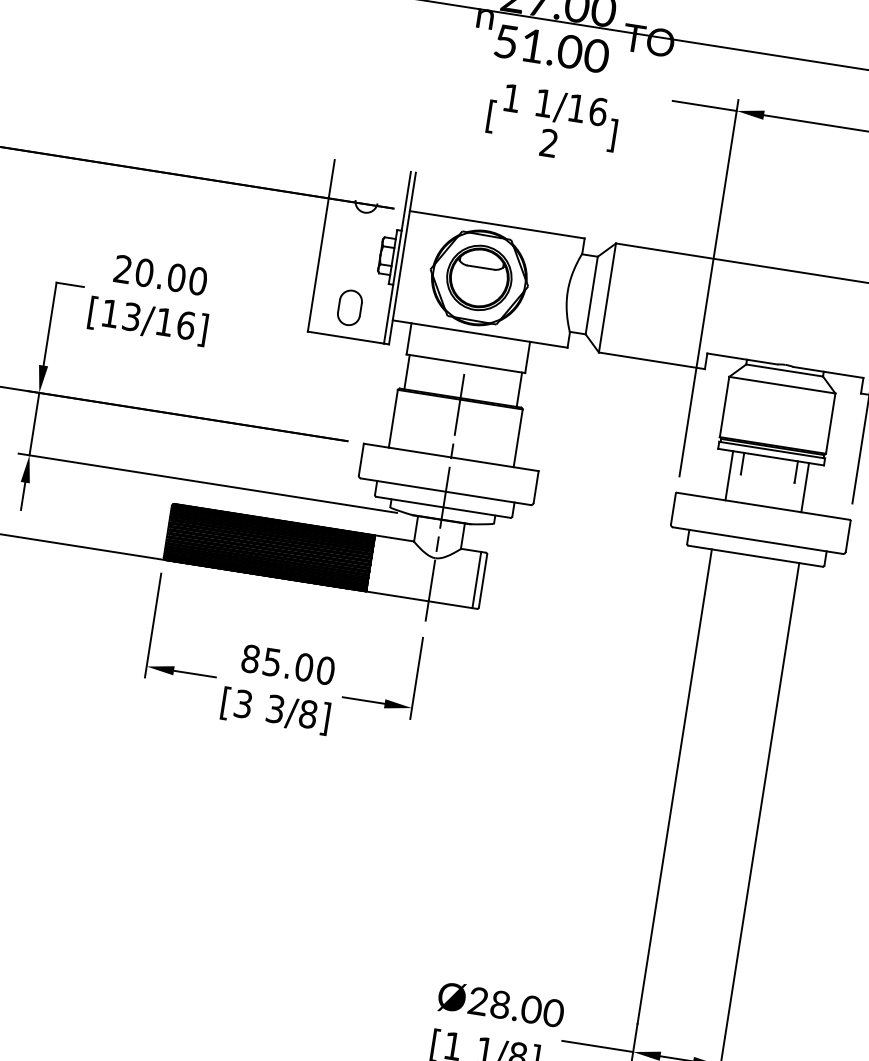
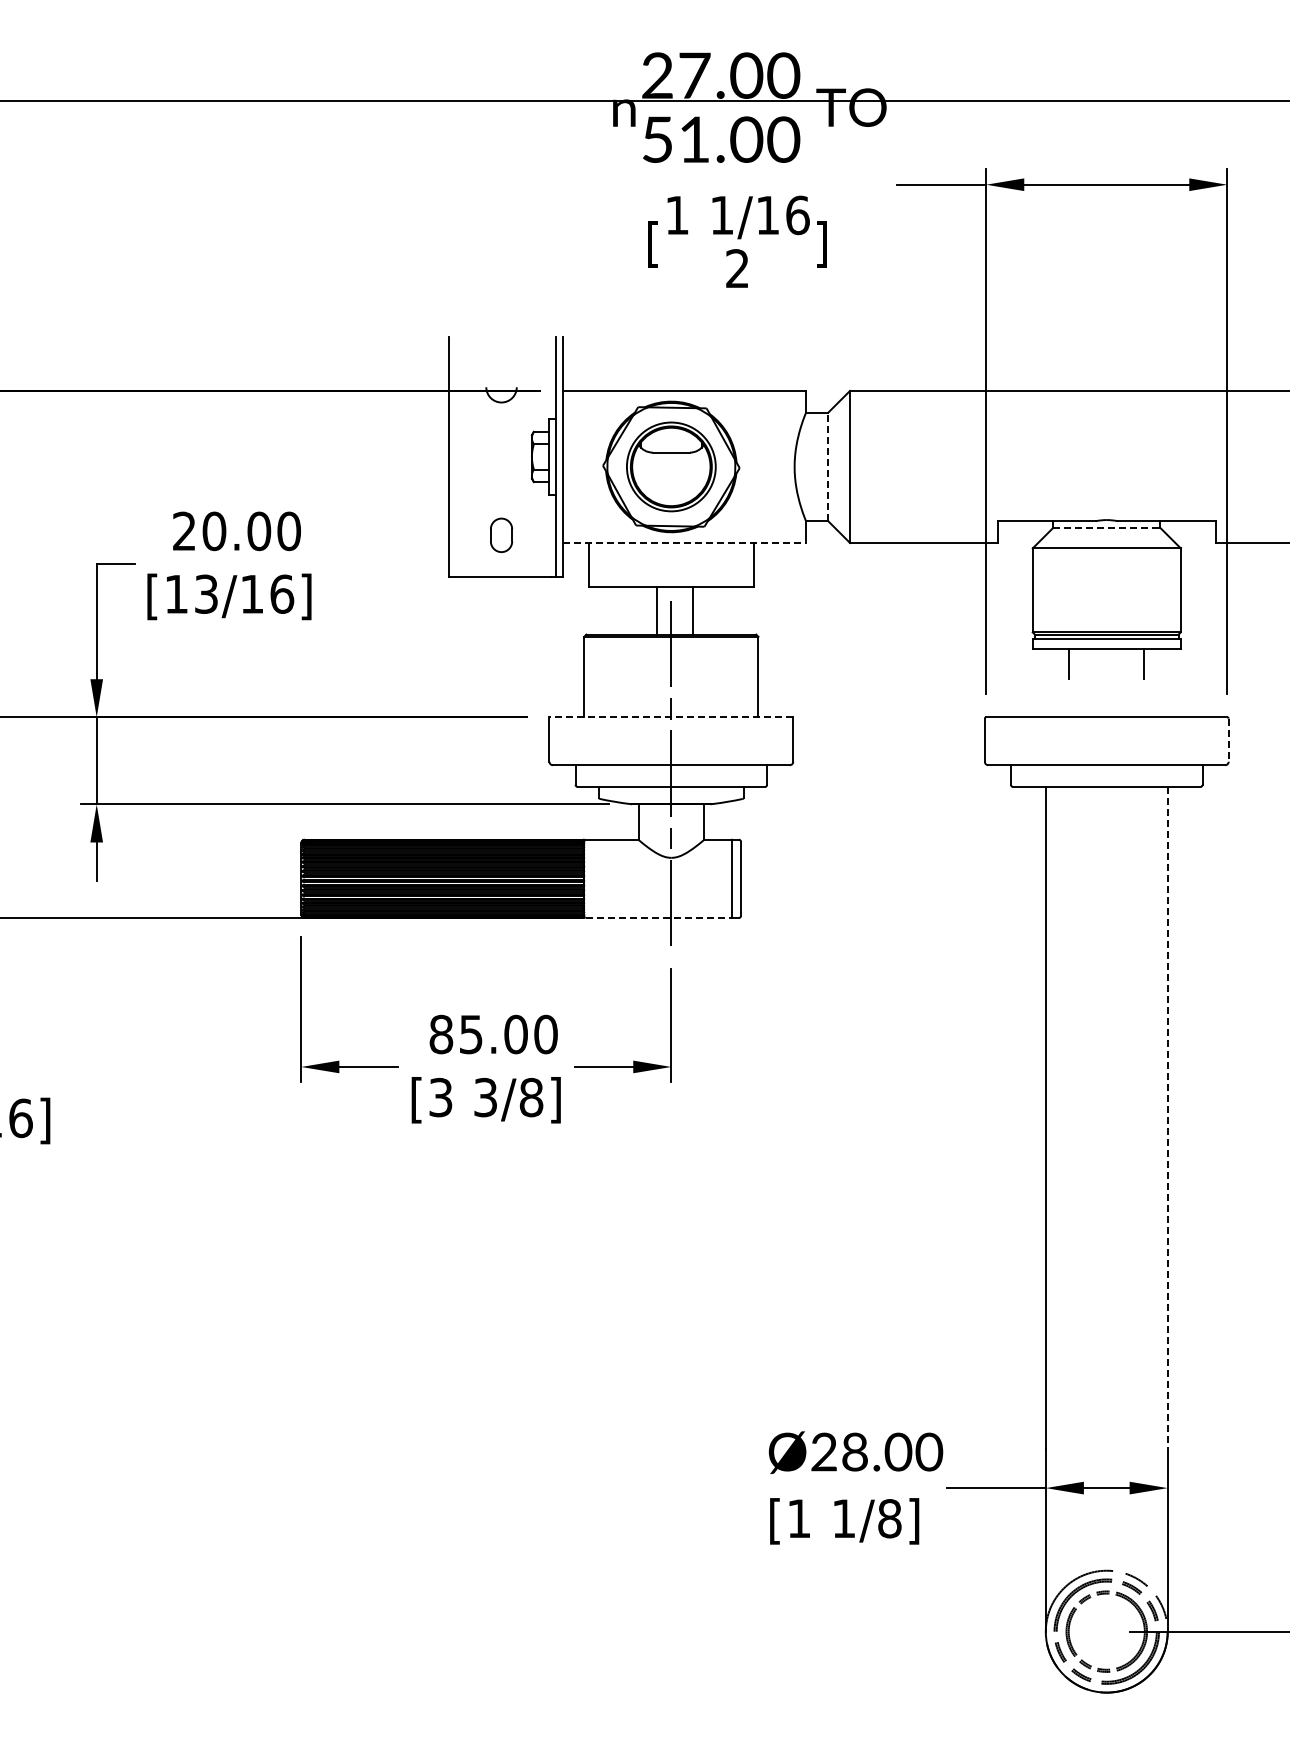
line: (592, 295) -> (828, 466), solid -> dashed
part: (349, 308) -> (501, 535), size x0.7
line: (480, 334) -> (684, 543), solid -> dashed
line: (784, 370) -> (1106, 527), solid -> dashed
line: (406, 371) -> (656, 610), moved
line: (519, 389) -> (692, 610), moved
line: (451, 457) -> (671, 717), solid -> dashed
line: (729, 475) -> (1053, 682), removed
line: (805, 487) -> (1159, 682), removed
line: (848, 536) -> (1228, 740), solid -> dashed
line: (419, 600) -> (658, 918), solid -> dashed
line: (762, 799) -> (1167, 1117), solid -> dashed

